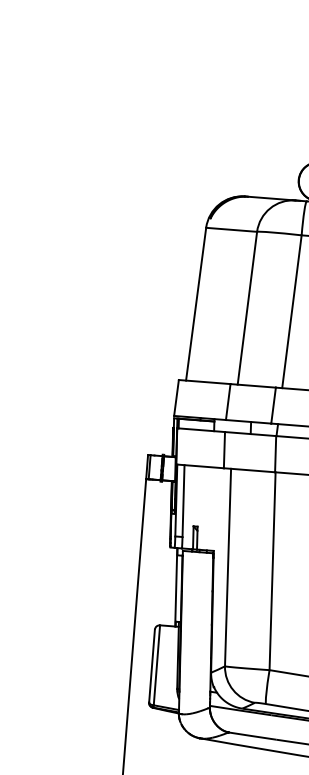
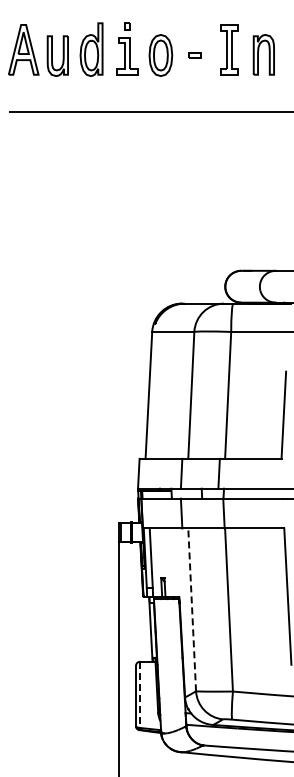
line: (228, 567) -> (192, 609), solid -> dashed
line: (157, 666) -> (140, 695), solid -> dashed

